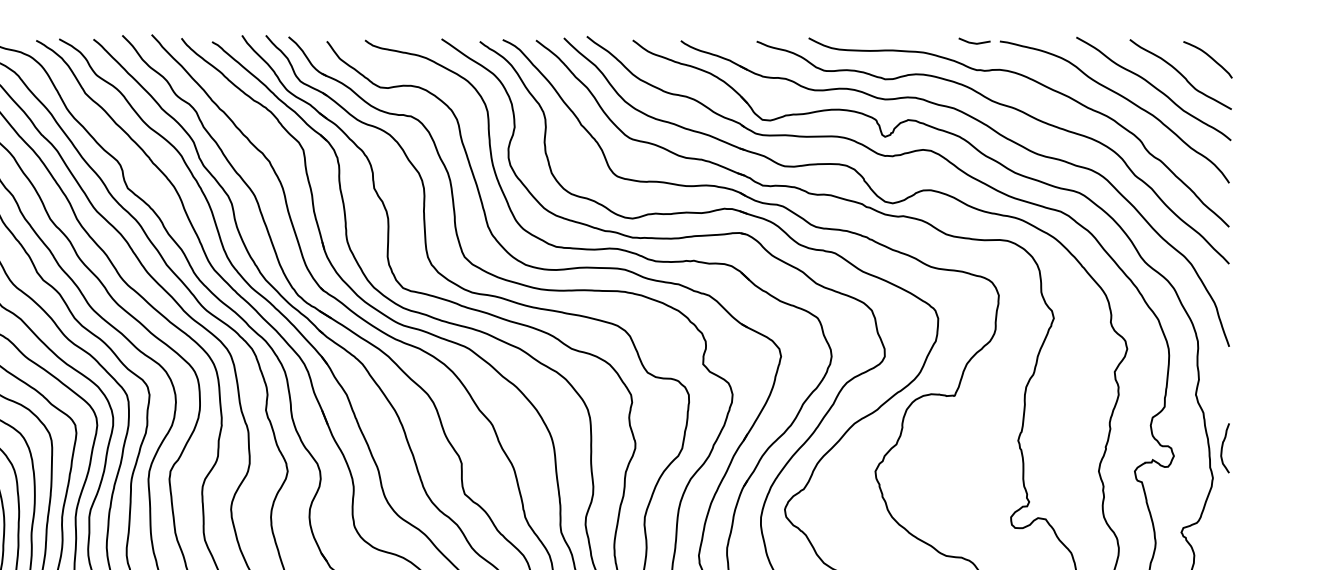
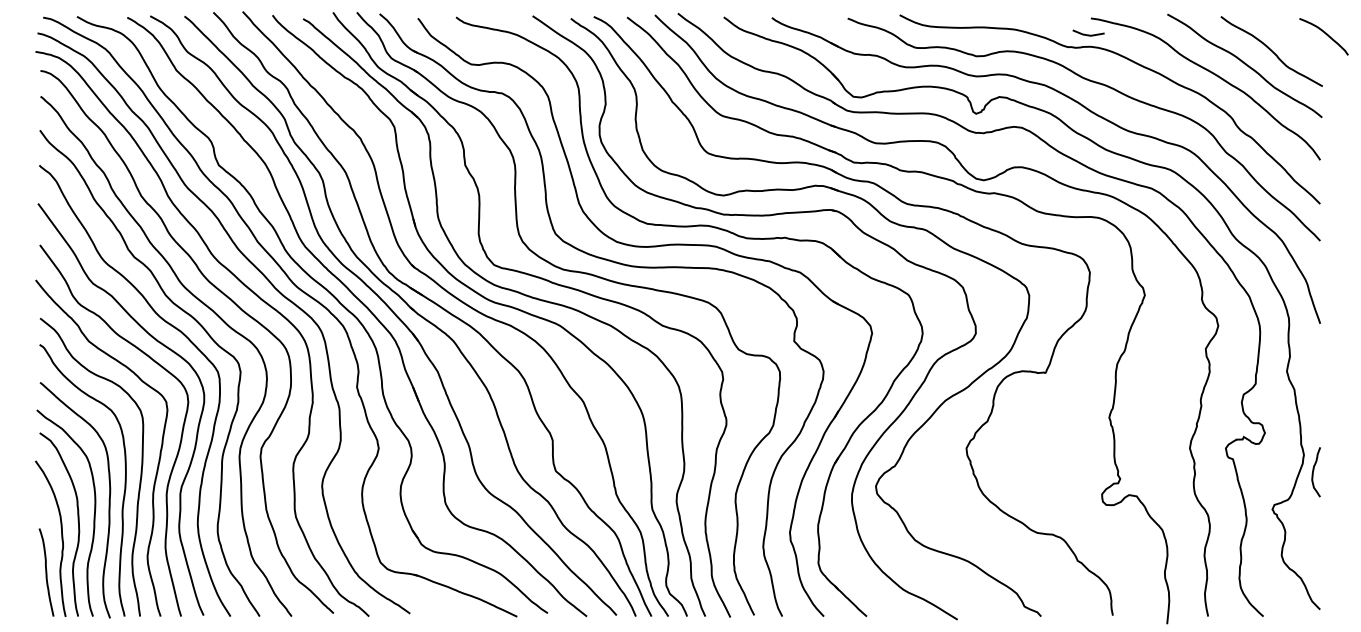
line: (974, 42) -> (1088, 34), moved
curve: (1209, 57) -> (1325, 34), moved
curve: (1222, 448) -> (1313, 472), moved

